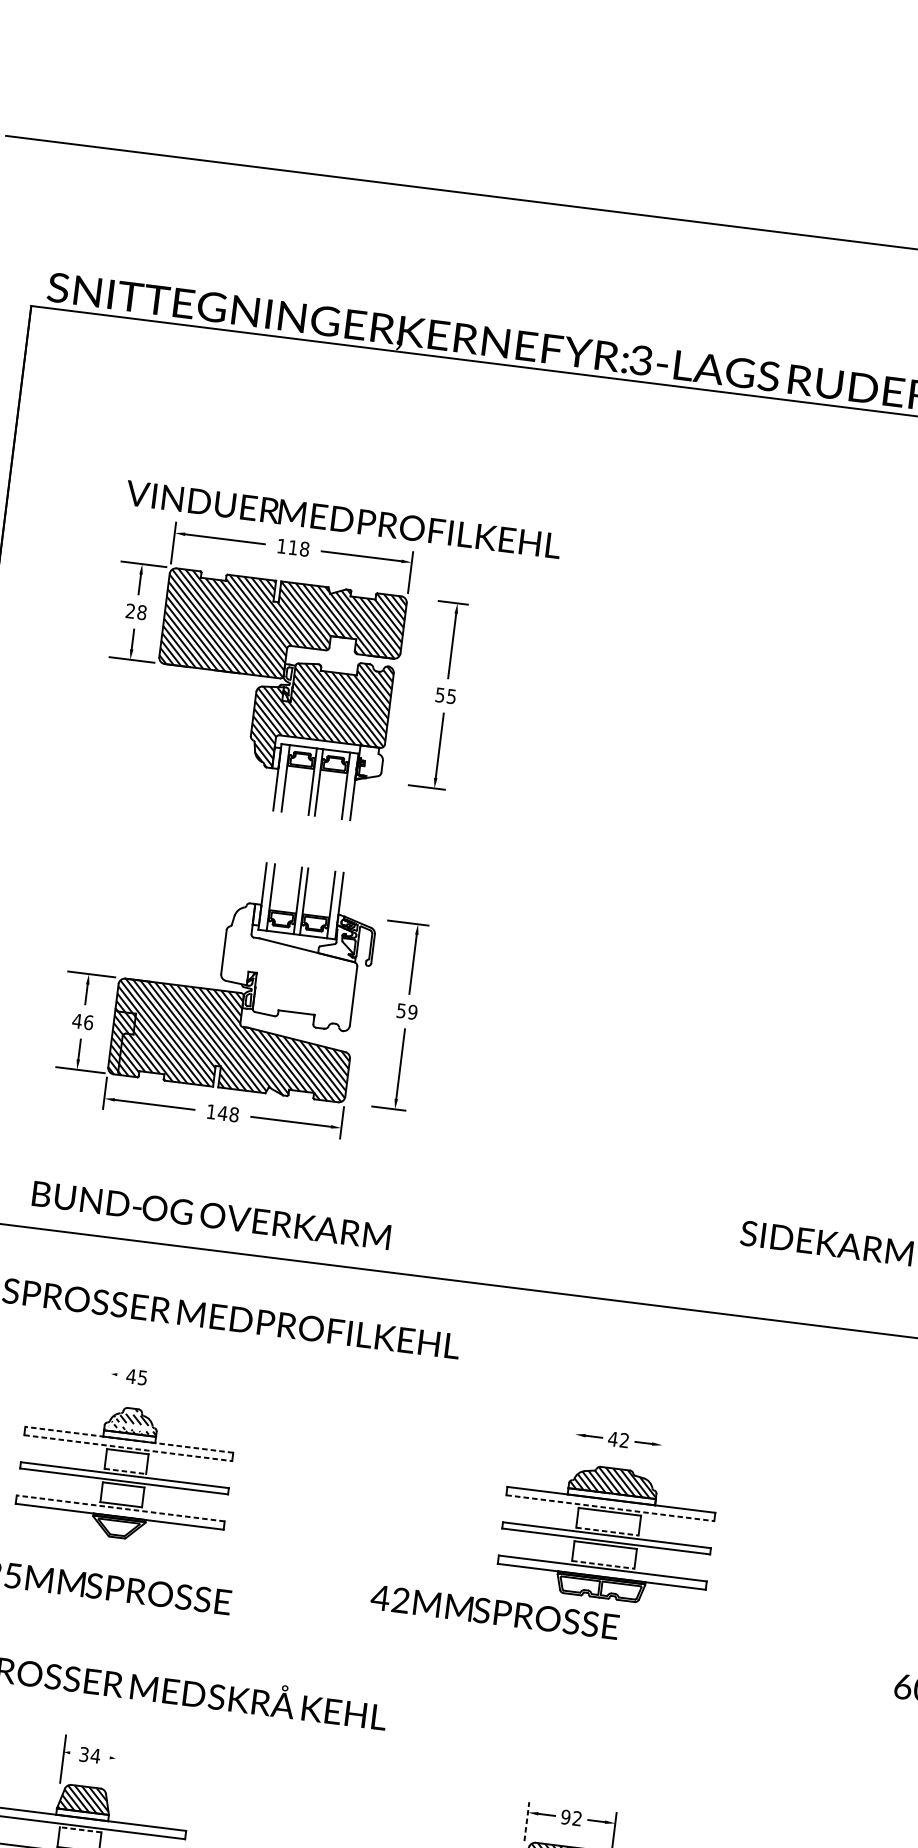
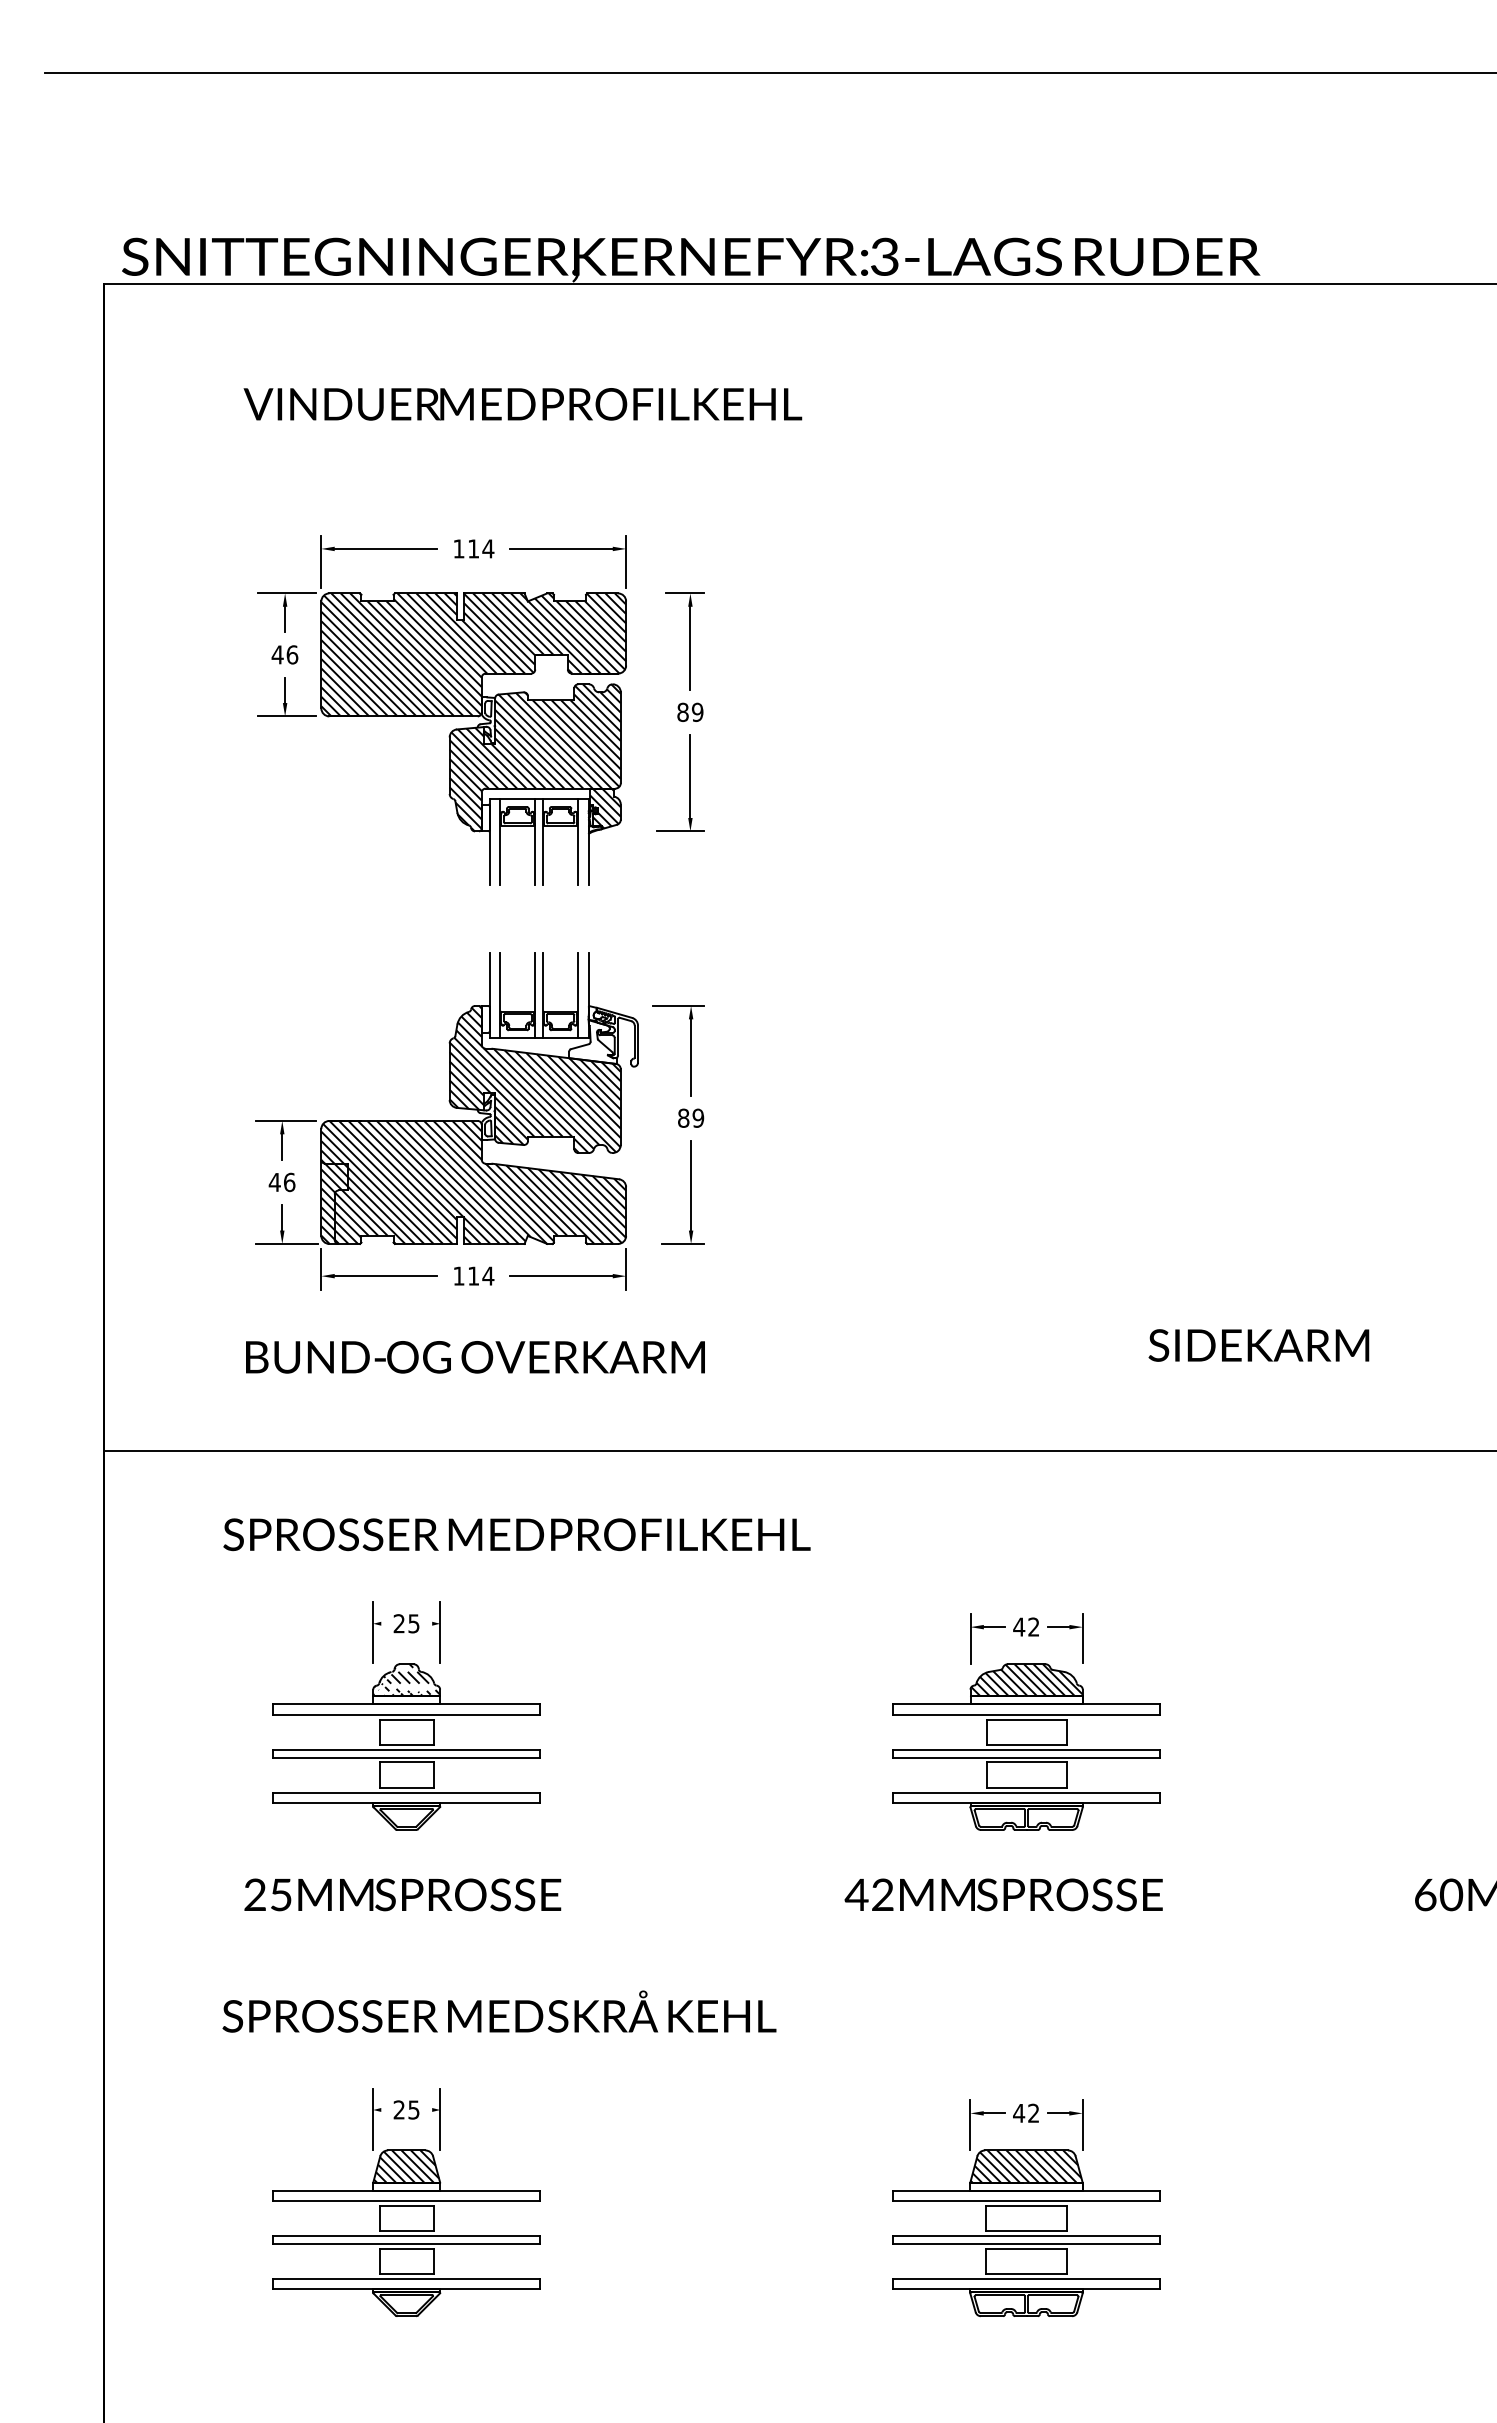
text: (343, 519) -> (522, 404), moved
text: (304, 548) -> (488, 548), 118 -> 114
text: (135, 611) -> (284, 654), 28 -> 46
text: (446, 695) -> (690, 711), 55 -> 89
hatch: (370, 762) -> (605, 808), added
hatch: (289, 966) -> (534, 1079), added
text: (401, 1010) -> (683, 1117), 59 -> 89
text: (228, 1113) -> (480, 1275), 148 -> 114
text: (211, 1215) -> (475, 1357), moved
text: (131, 1376) -> (399, 1623), 45 -> 25
line: (110, 1380) -> (373, 1632), added
part: (159, 1386) -> (436, 1632), added
line: (129, 1439) -> (406, 1704), dashed -> solid
line: (574, 1443) -> (970, 1638), added
line: (128, 1448) -> (406, 1715), dashed -> solid
line: (661, 1454) -> (1082, 1638), added
line: (125, 1471) -> (406, 1744), dashed -> solid
line: (120, 1508) -> (406, 1792), dashed -> solid
line: (610, 1508) -> (1026, 1715), dashed -> solid
line: (608, 1531) -> (1027, 1745), dashed -> solid
line: (603, 1564) -> (1027, 1787), dashed -> solid
text: (494, 1611) -> (1003, 1894), moved
text: (89, 1754) -> (406, 2109), 34 -> 25
line: (115, 1765) -> (440, 2118), added
text: (566, 1816) -> (1019, 2112), 92 -> 42
line: (527, 1821) -> (970, 2124), dashed -> solid
line: (80, 1829) -> (406, 2205), dashed -> solid

